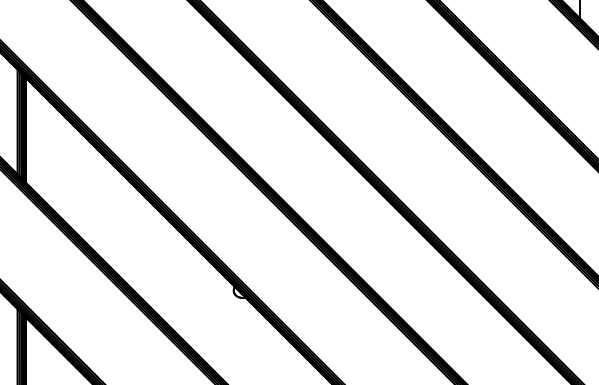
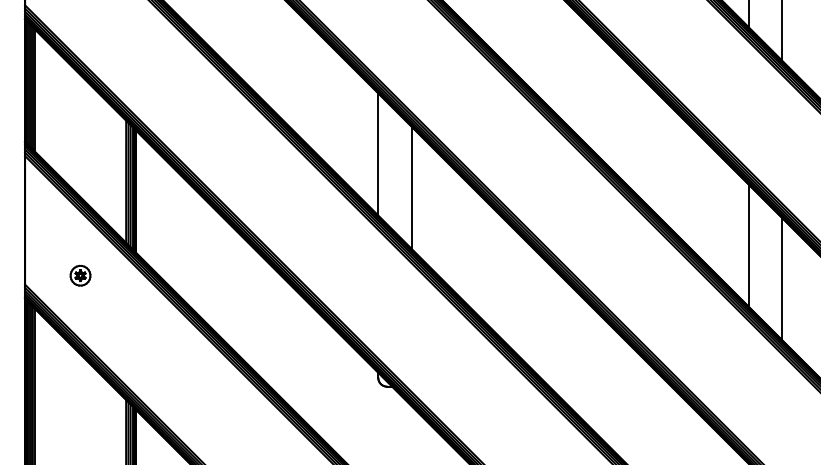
line: (233, 98) -> (378, 154), added
line: (262, 126) -> (411, 187), added
line: (550, 176) -> (748, 245), added
line: (580, 204) -> (782, 278), added

